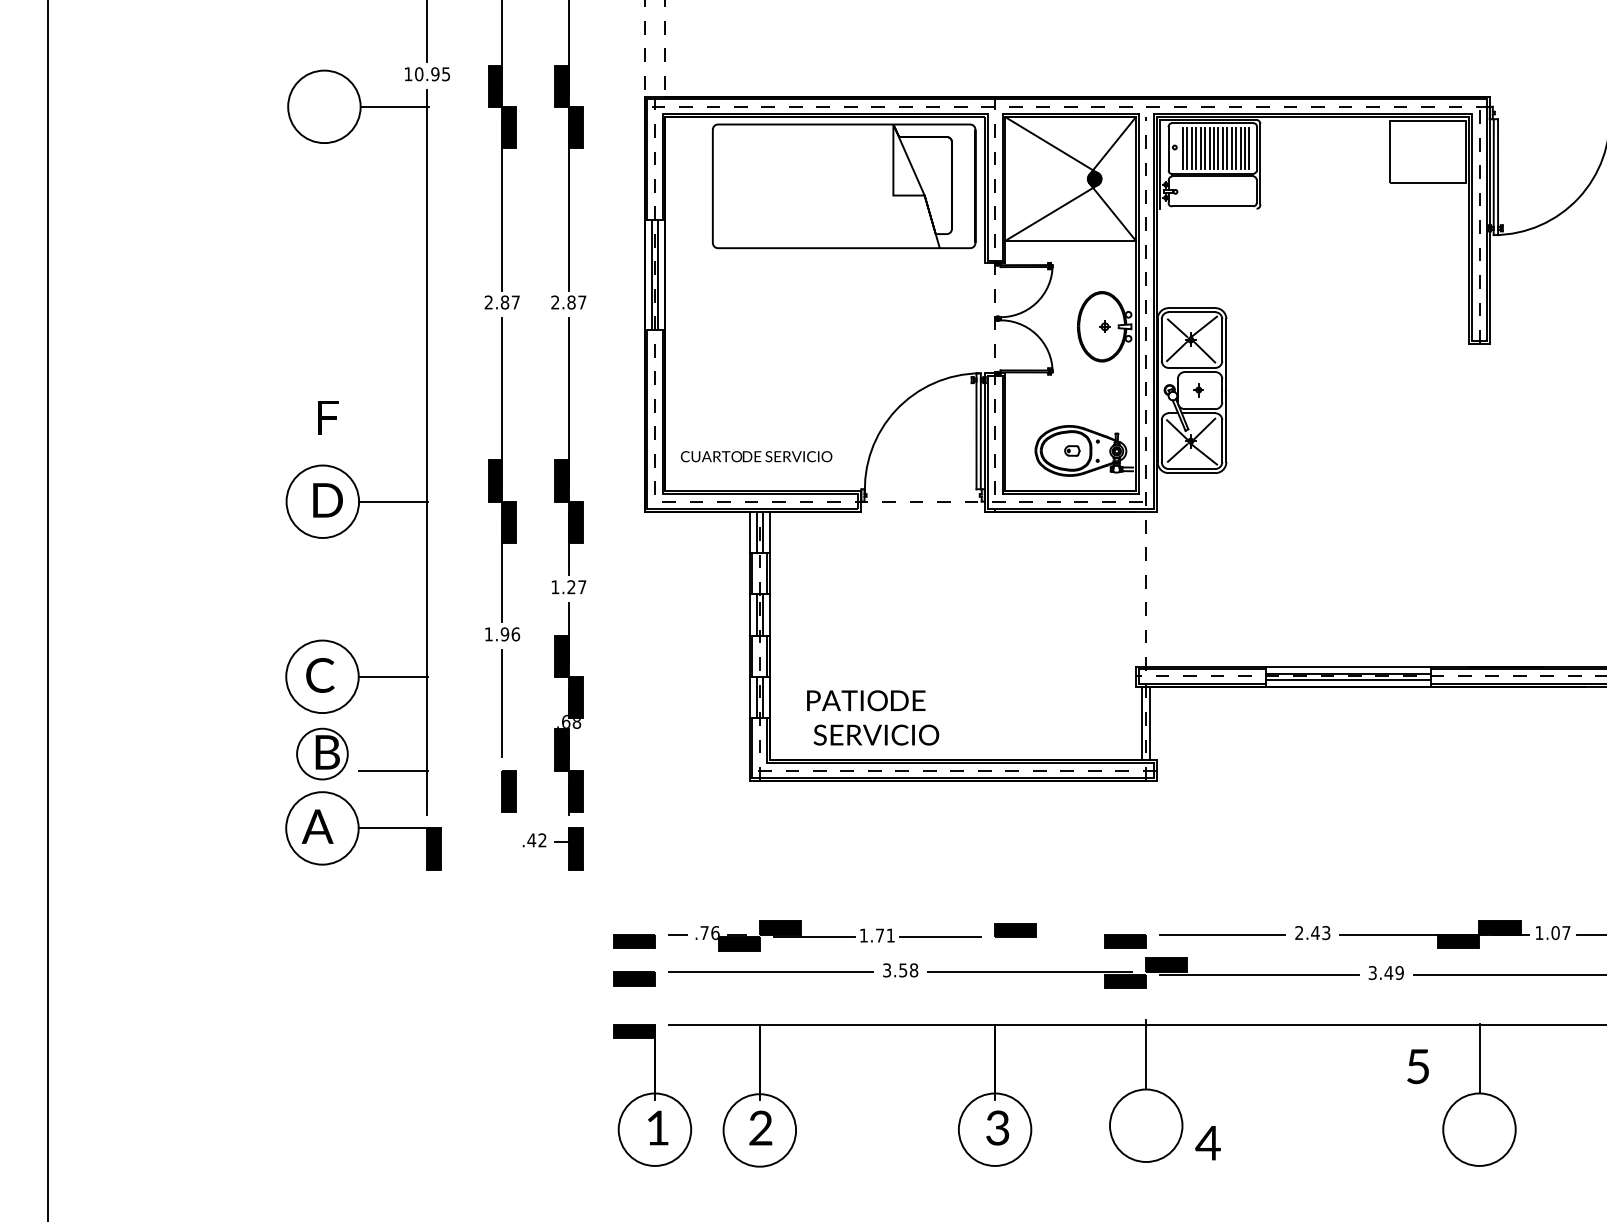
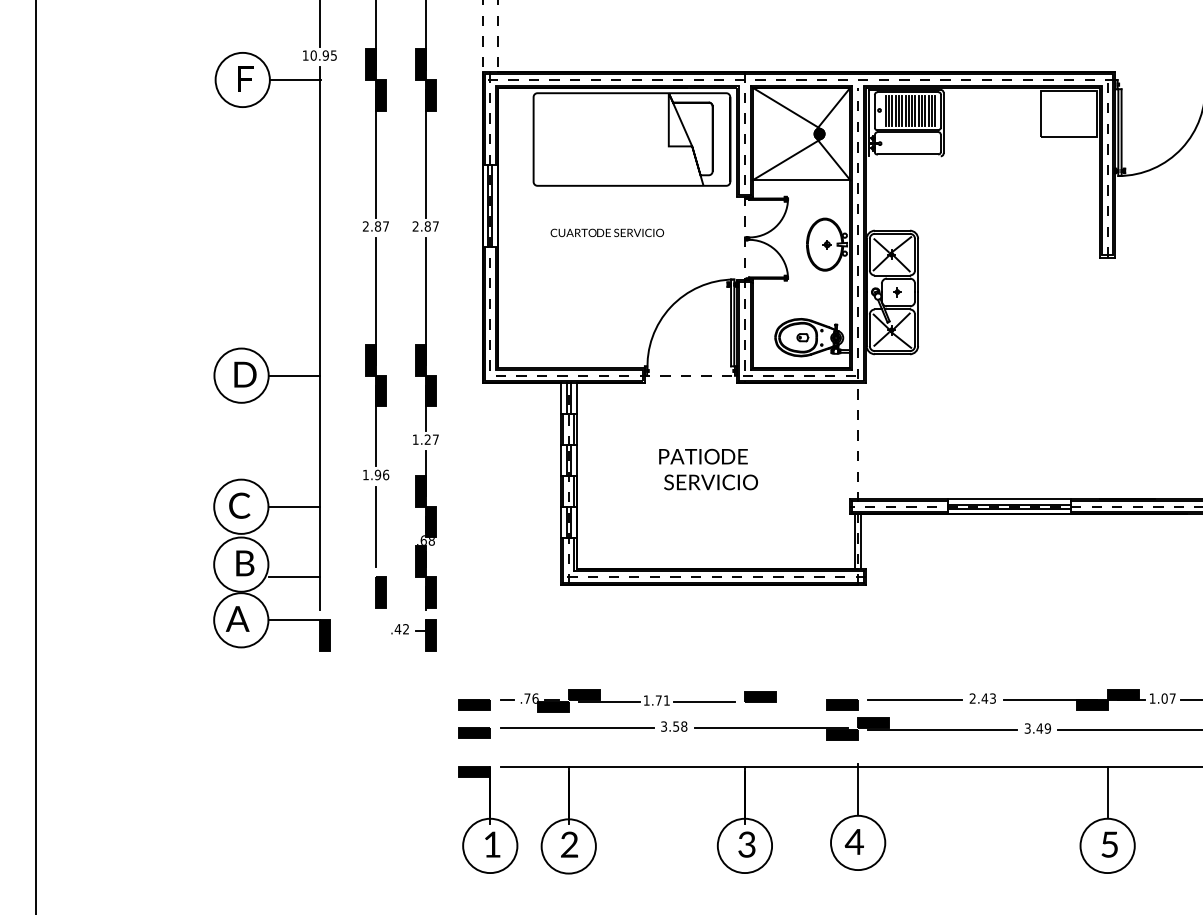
text: (328, 417) -> (245, 78), moved
text: (755, 456) -> (606, 232), moved
text: (872, 717) -> (708, 469), moved
circle: (322, 753) -> (241, 564), size x1.43
text: (1417, 1066) -> (1109, 844), moved
text: (1206, 1142) -> (853, 841), moved

